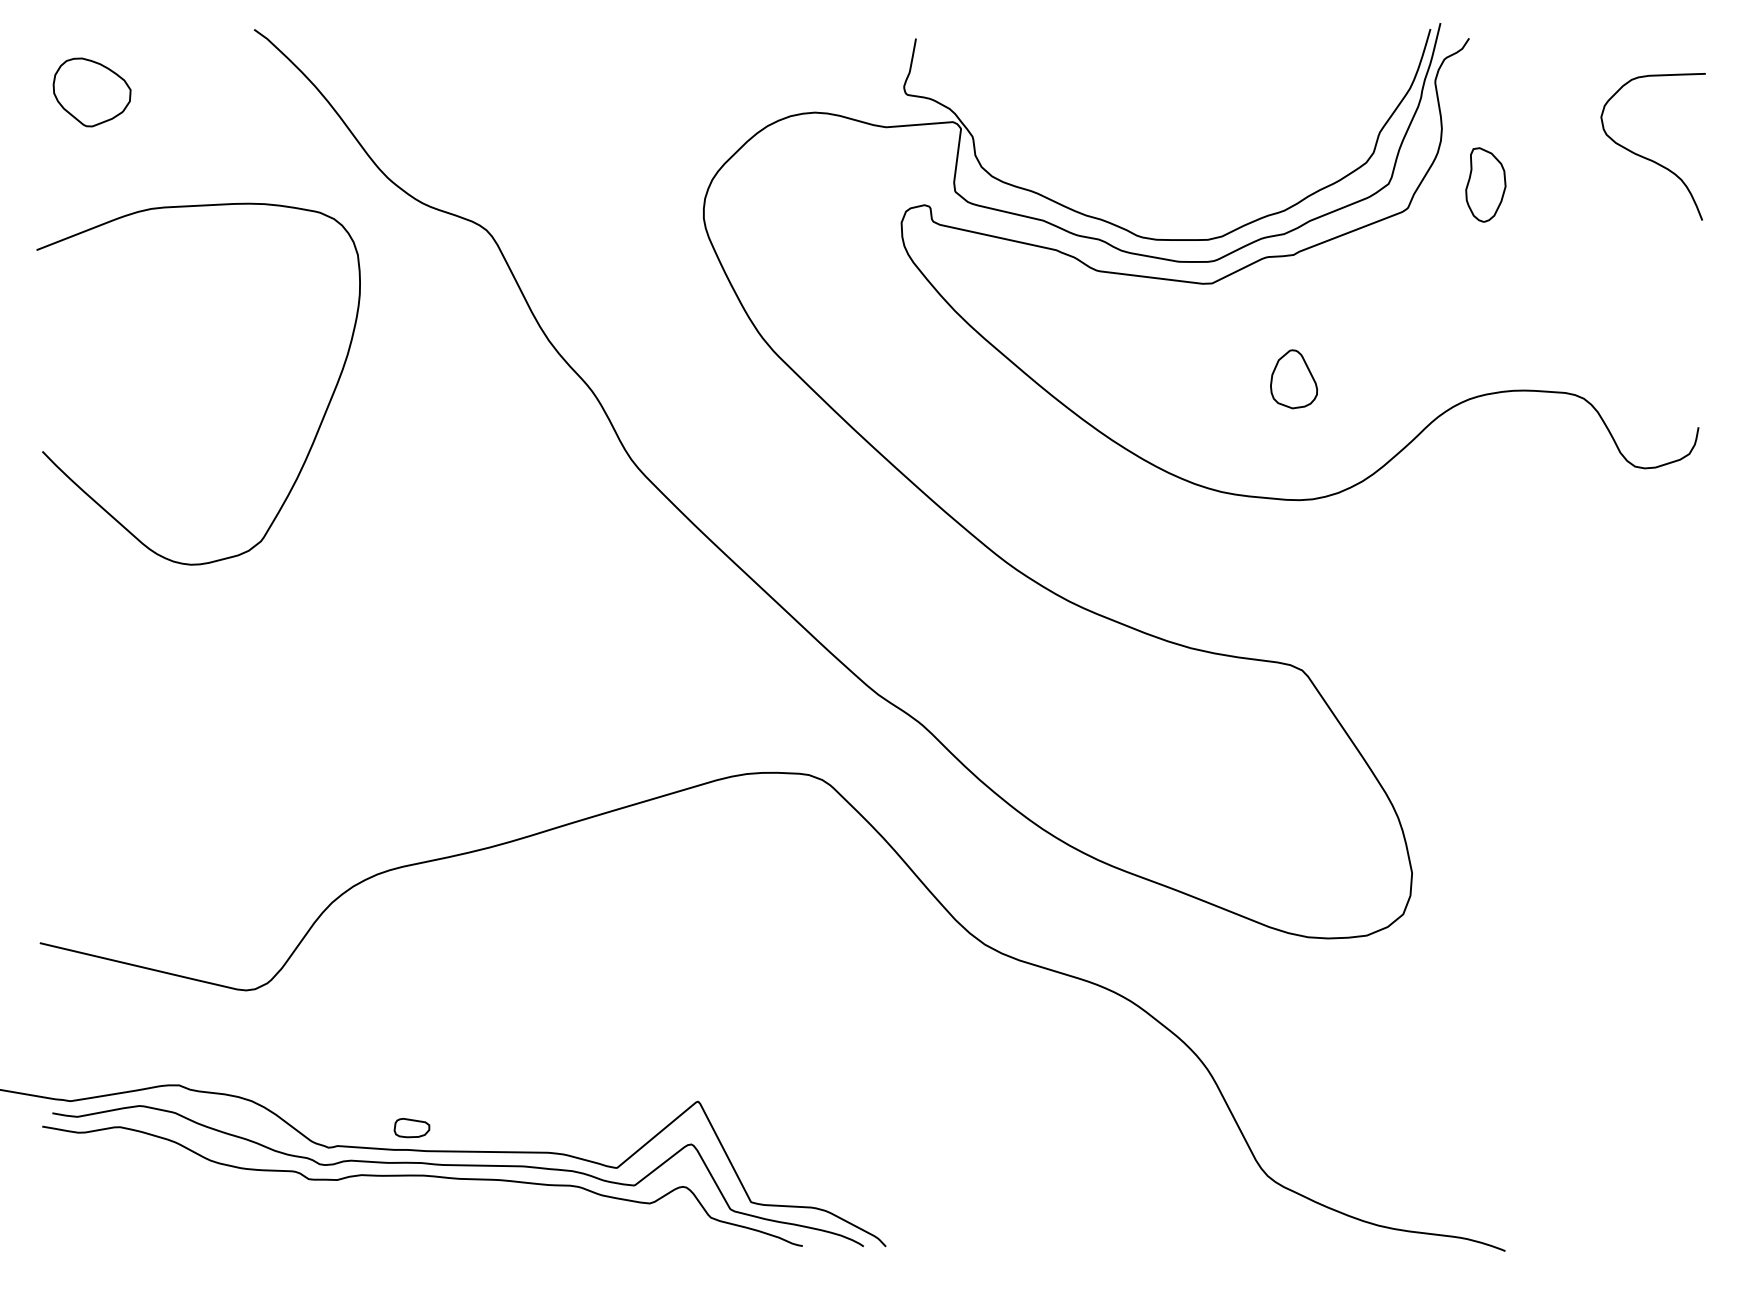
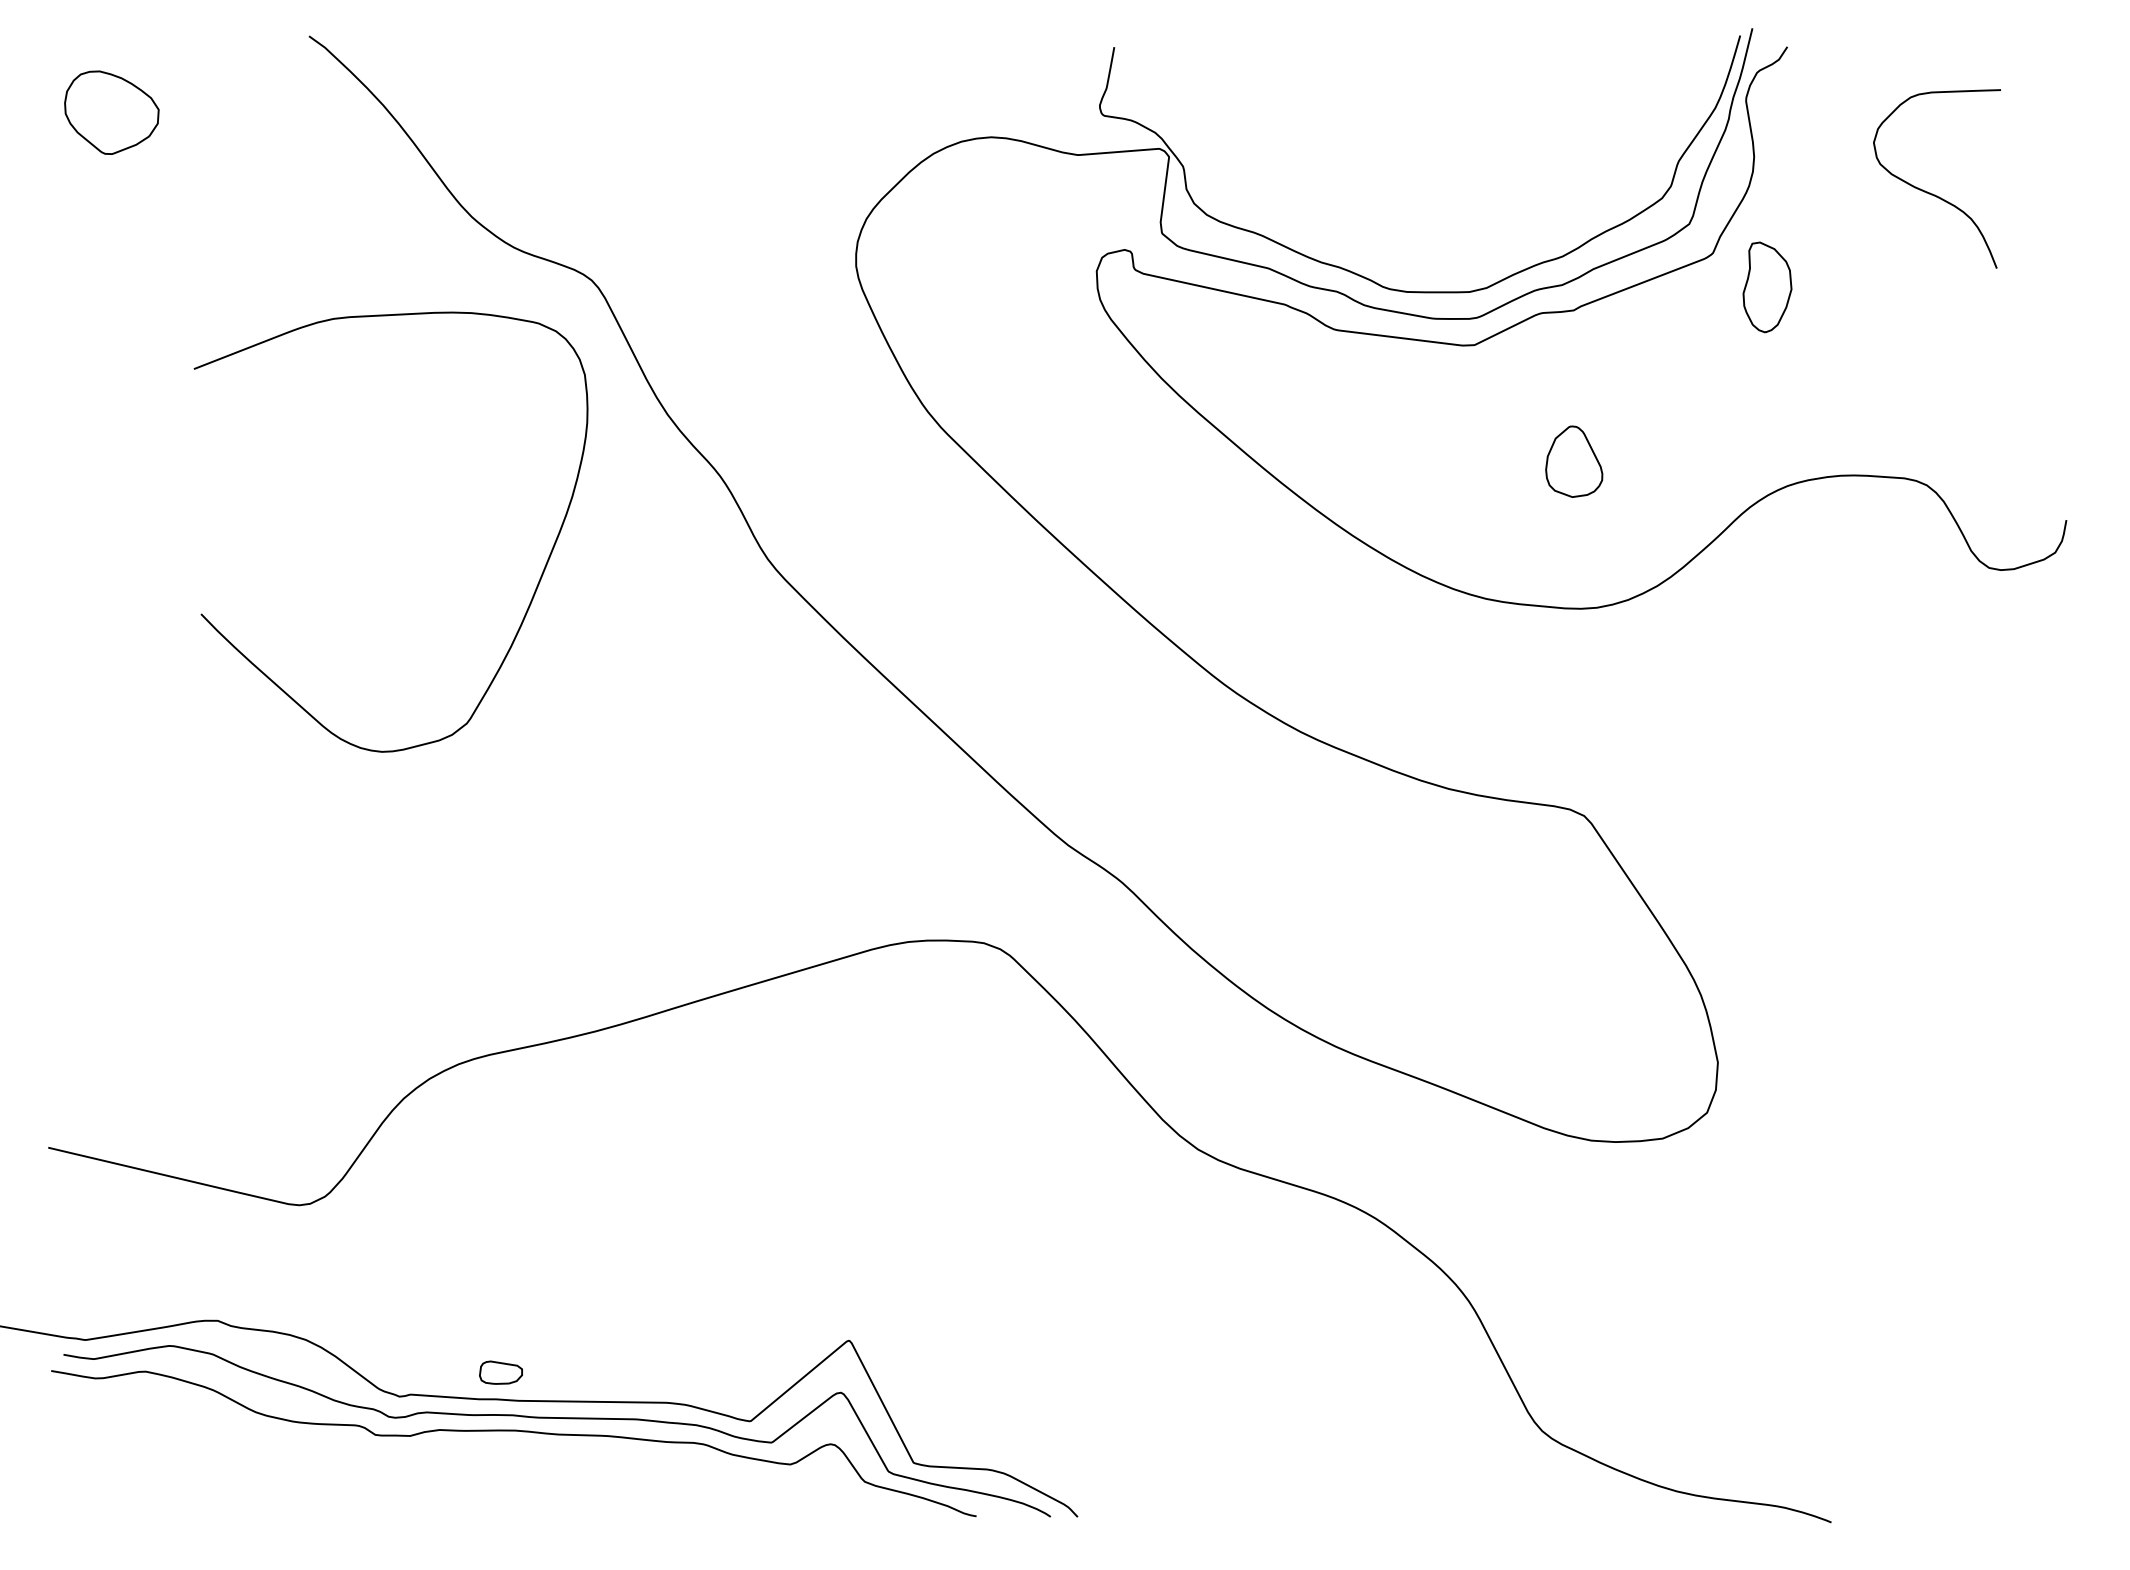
curve: (1649, 158) -> (1932, 193), moved
part: (1485, 184) -> (1767, 286), moved
curve: (316, 431) -> (534, 589), moved

